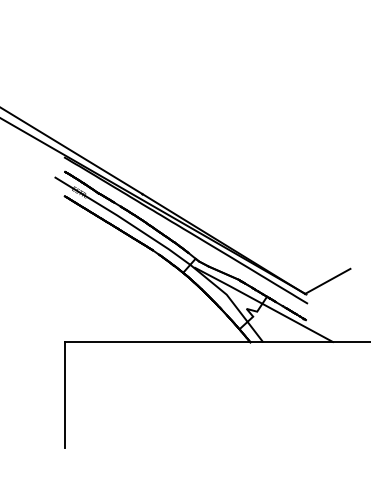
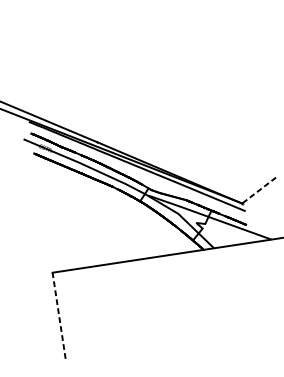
line: (327, 281) -> (258, 190), solid -> dashed
line: (65, 395) -> (59, 315), solid -> dashed

